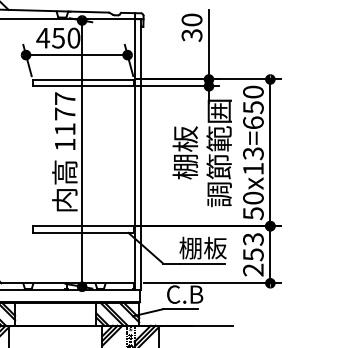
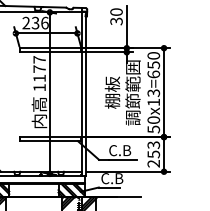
text: (58, 37) -> (35, 22), 450 -> 236
text: (203, 248) -> (123, 150), 棚板 -> C.B

